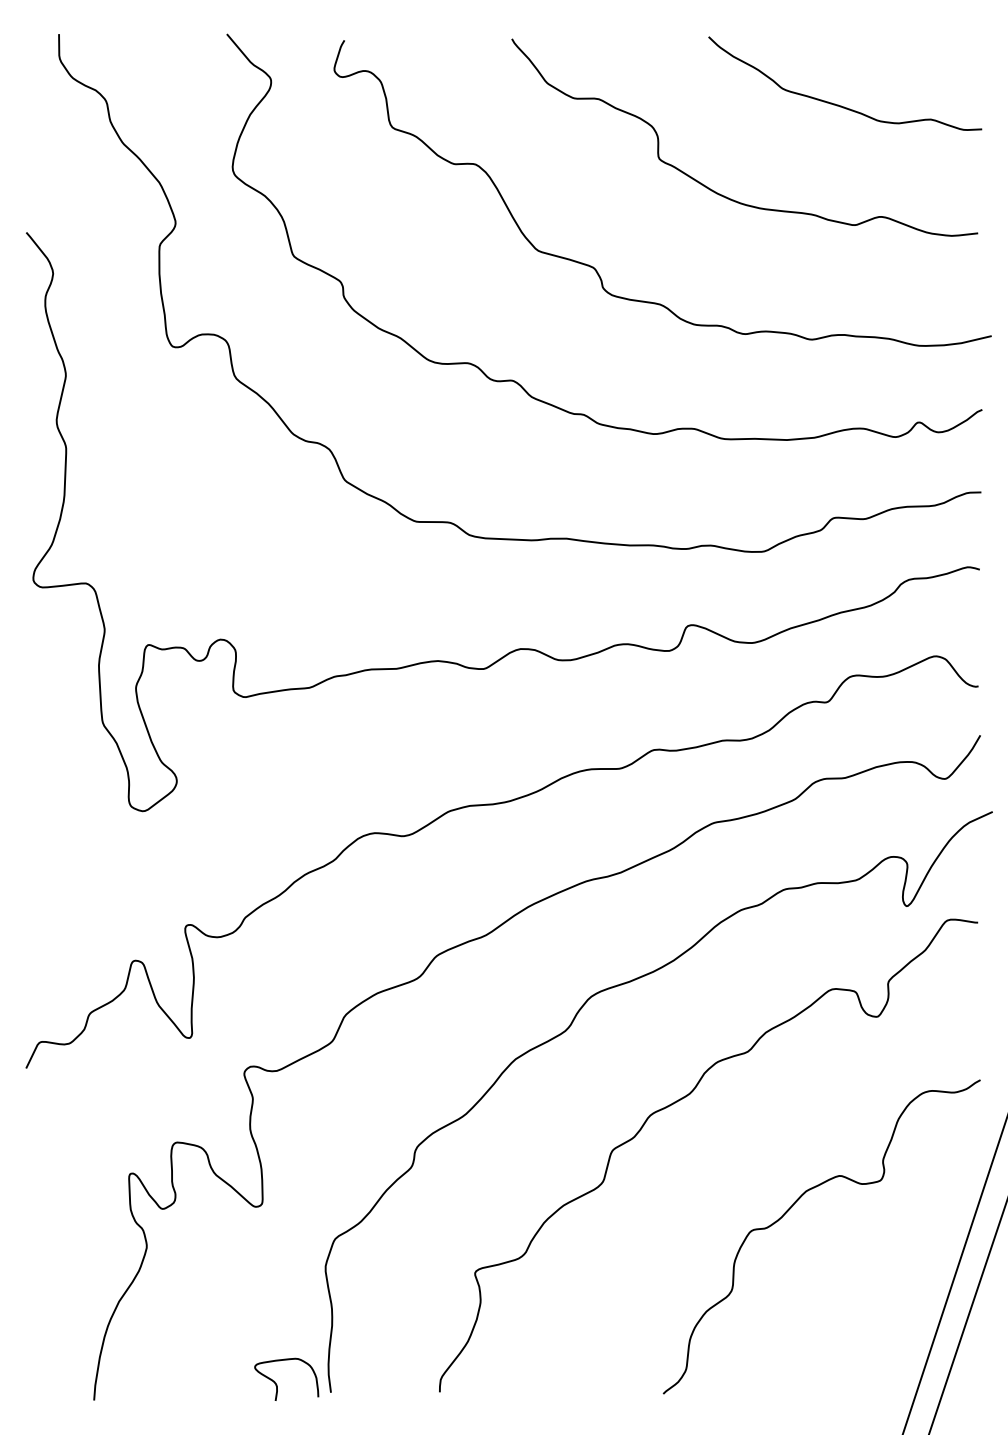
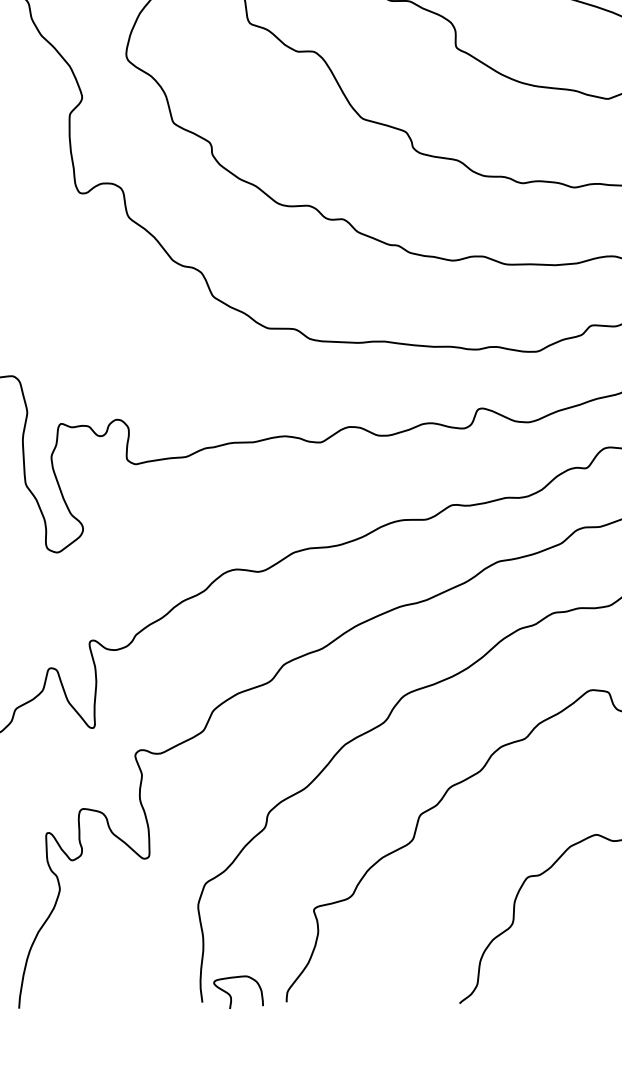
curve: (277, 1384) -> (231, 996), moved

